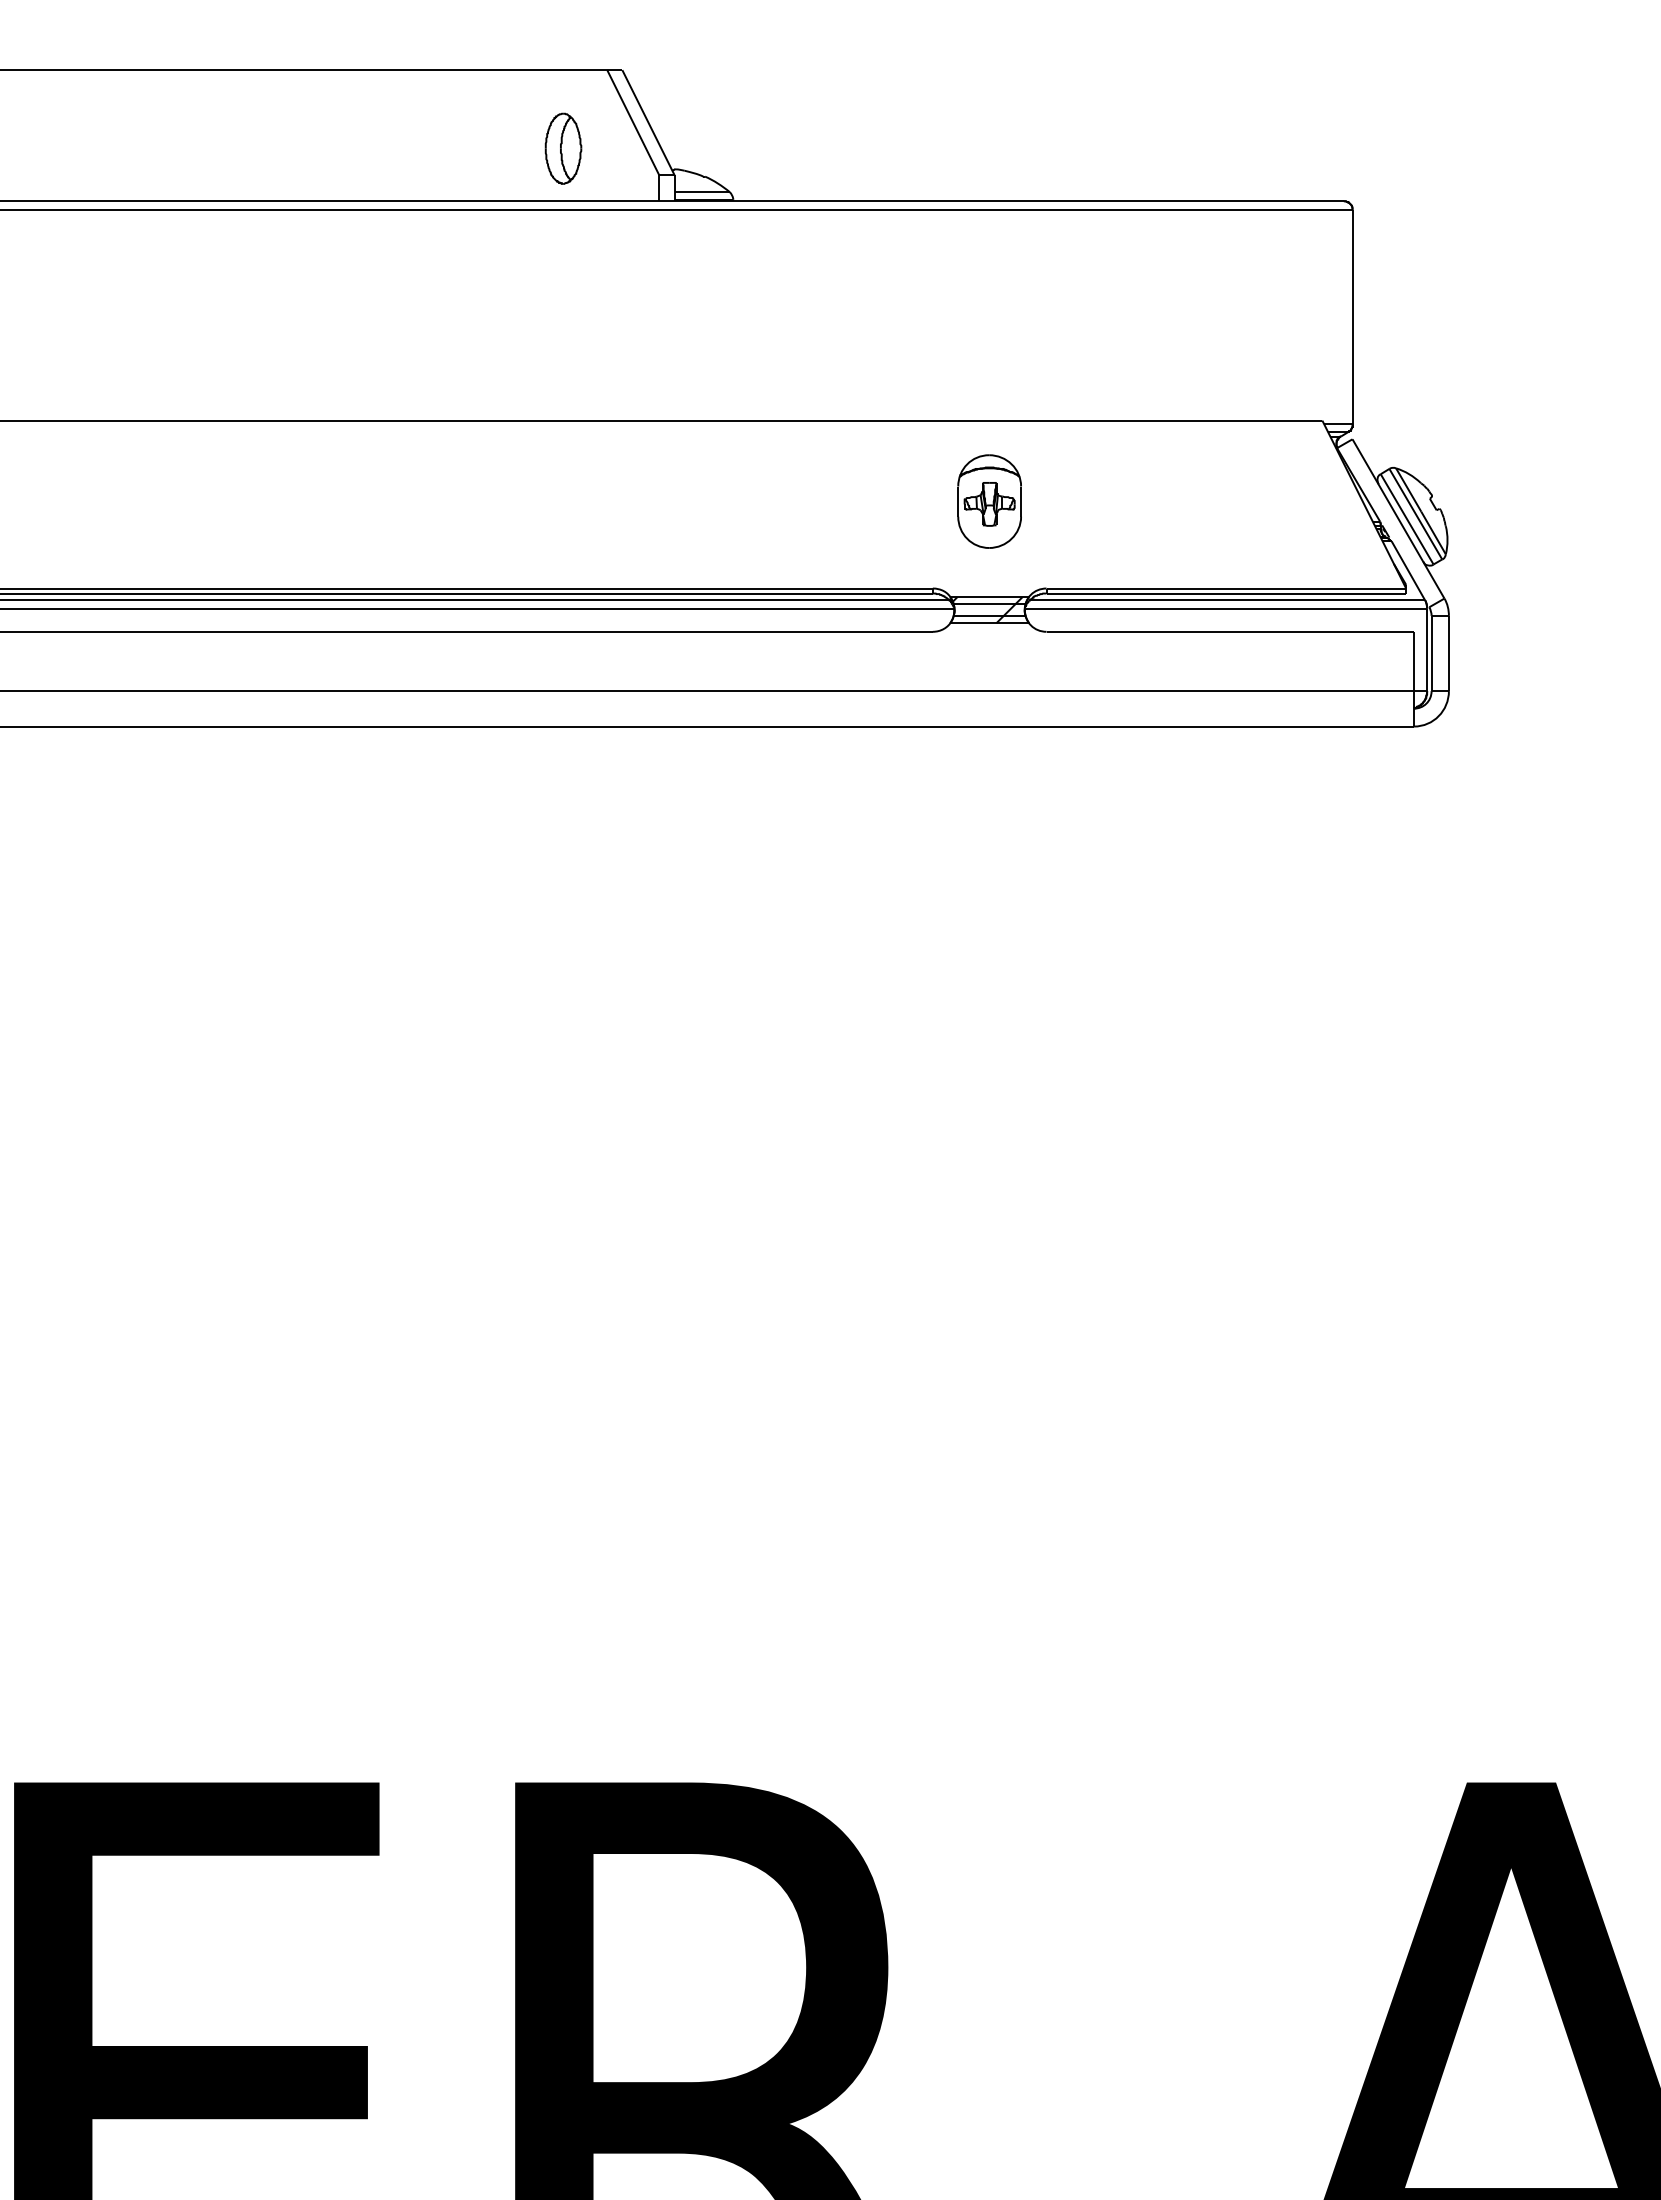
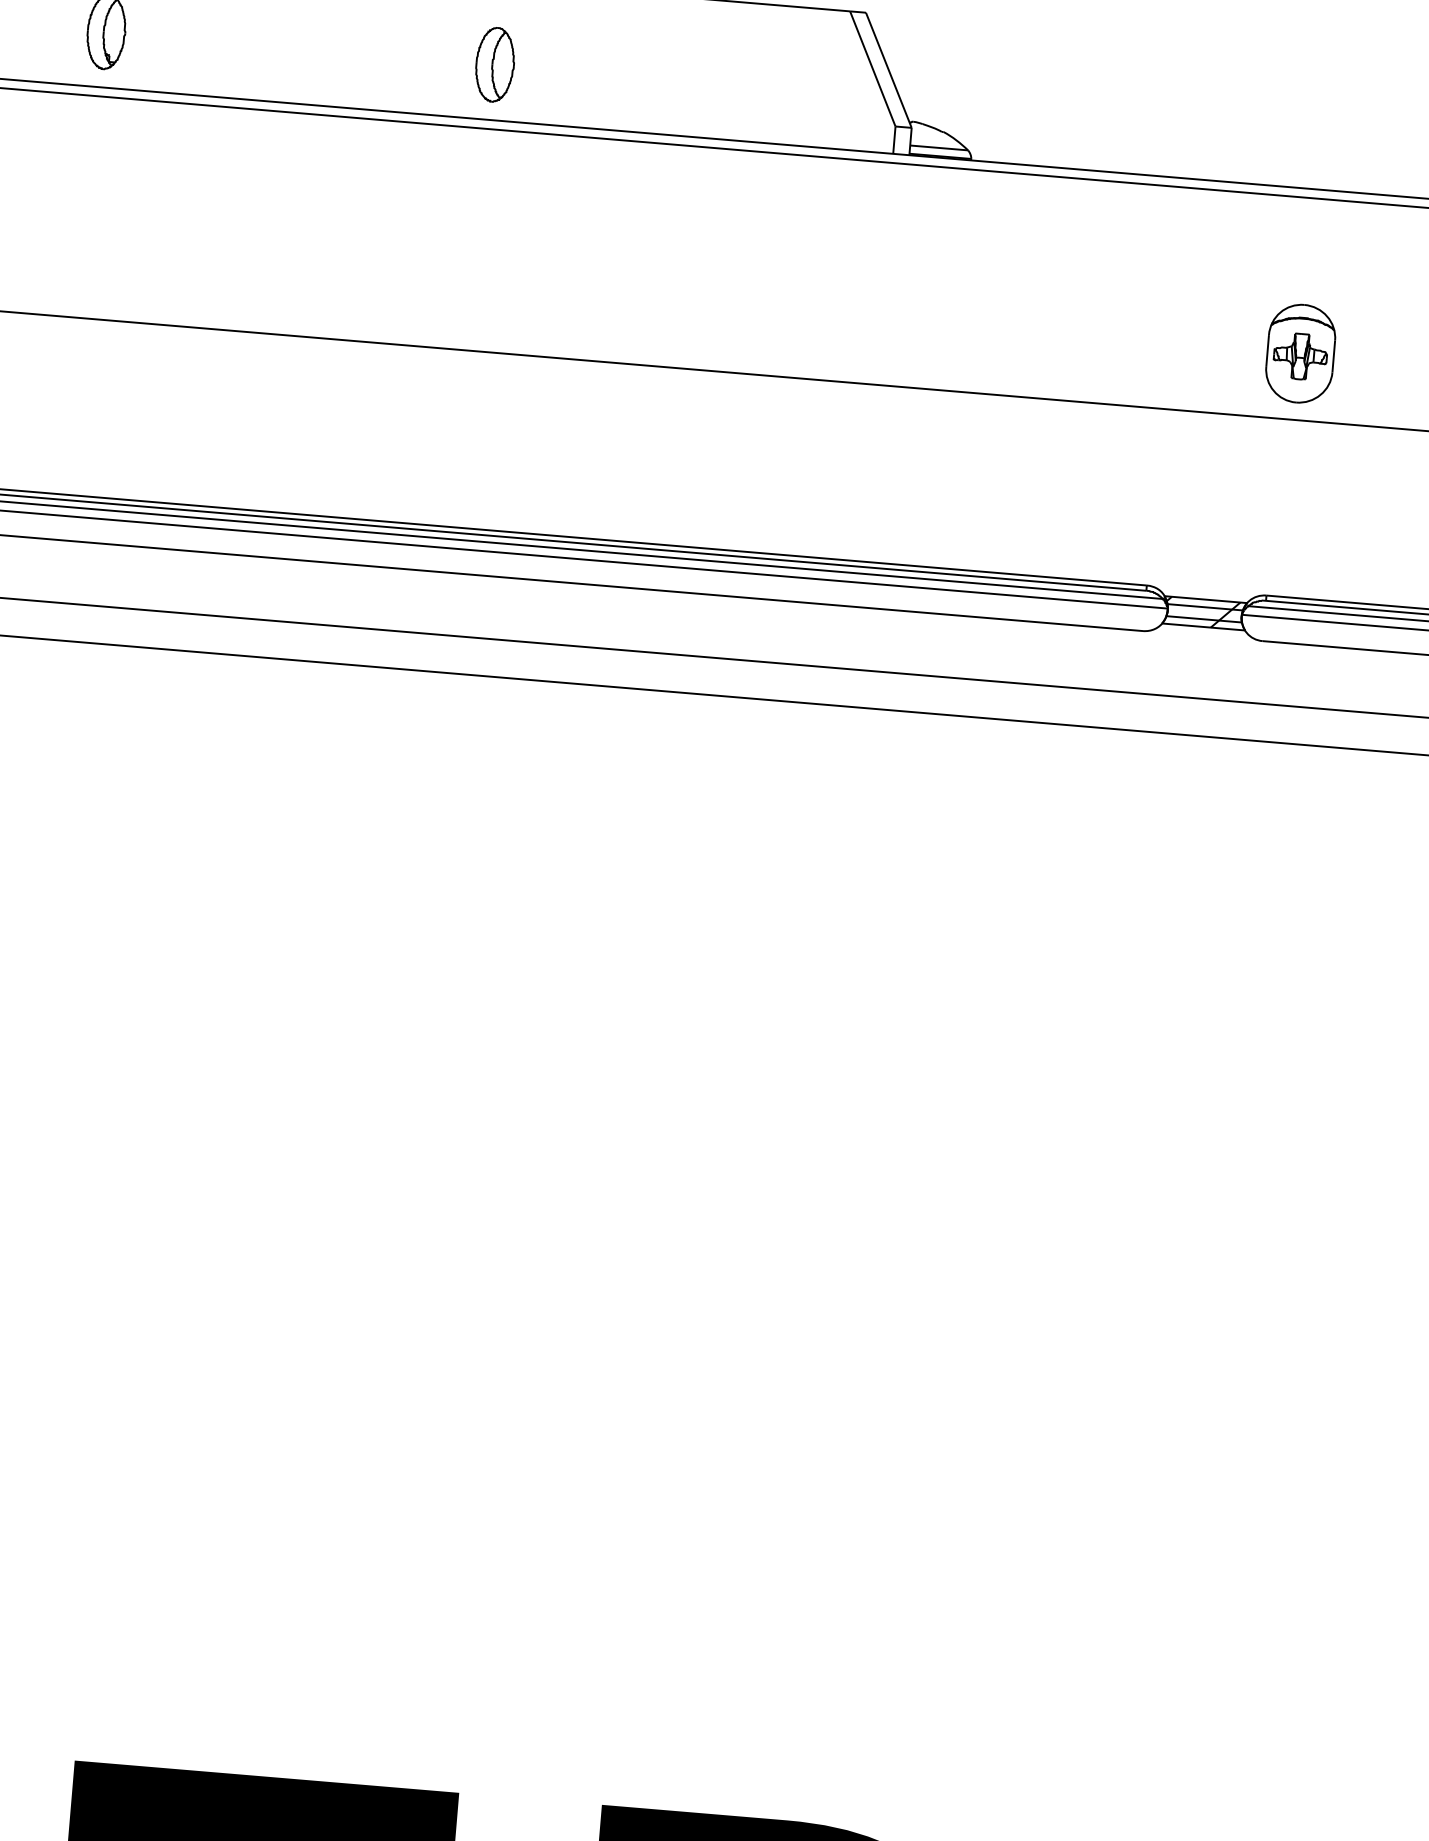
part: (563, 148) -> (495, 64), moved
part: (989, 501) -> (1300, 353), moved

